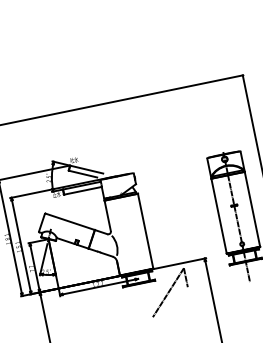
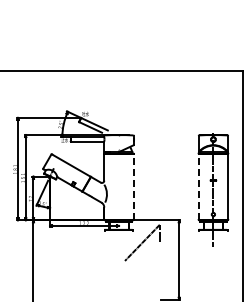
line: (218, 215) -> (198, 186), solid -> dashed
line: (145, 230) -> (133, 186), solid -> dashed

